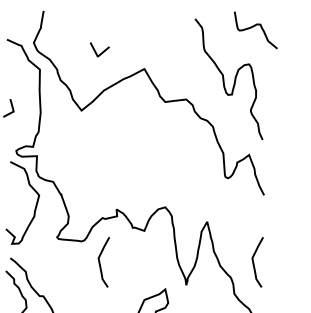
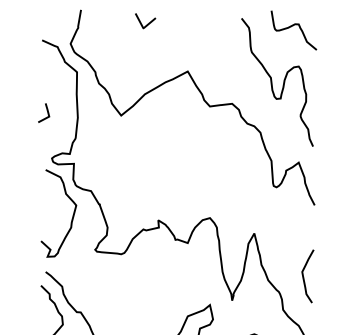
curve: (253, 27) -> (291, 27), moved
curve: (101, 52) -> (147, 23), moved
curve: (100, 263) -> (141, 277), removed

